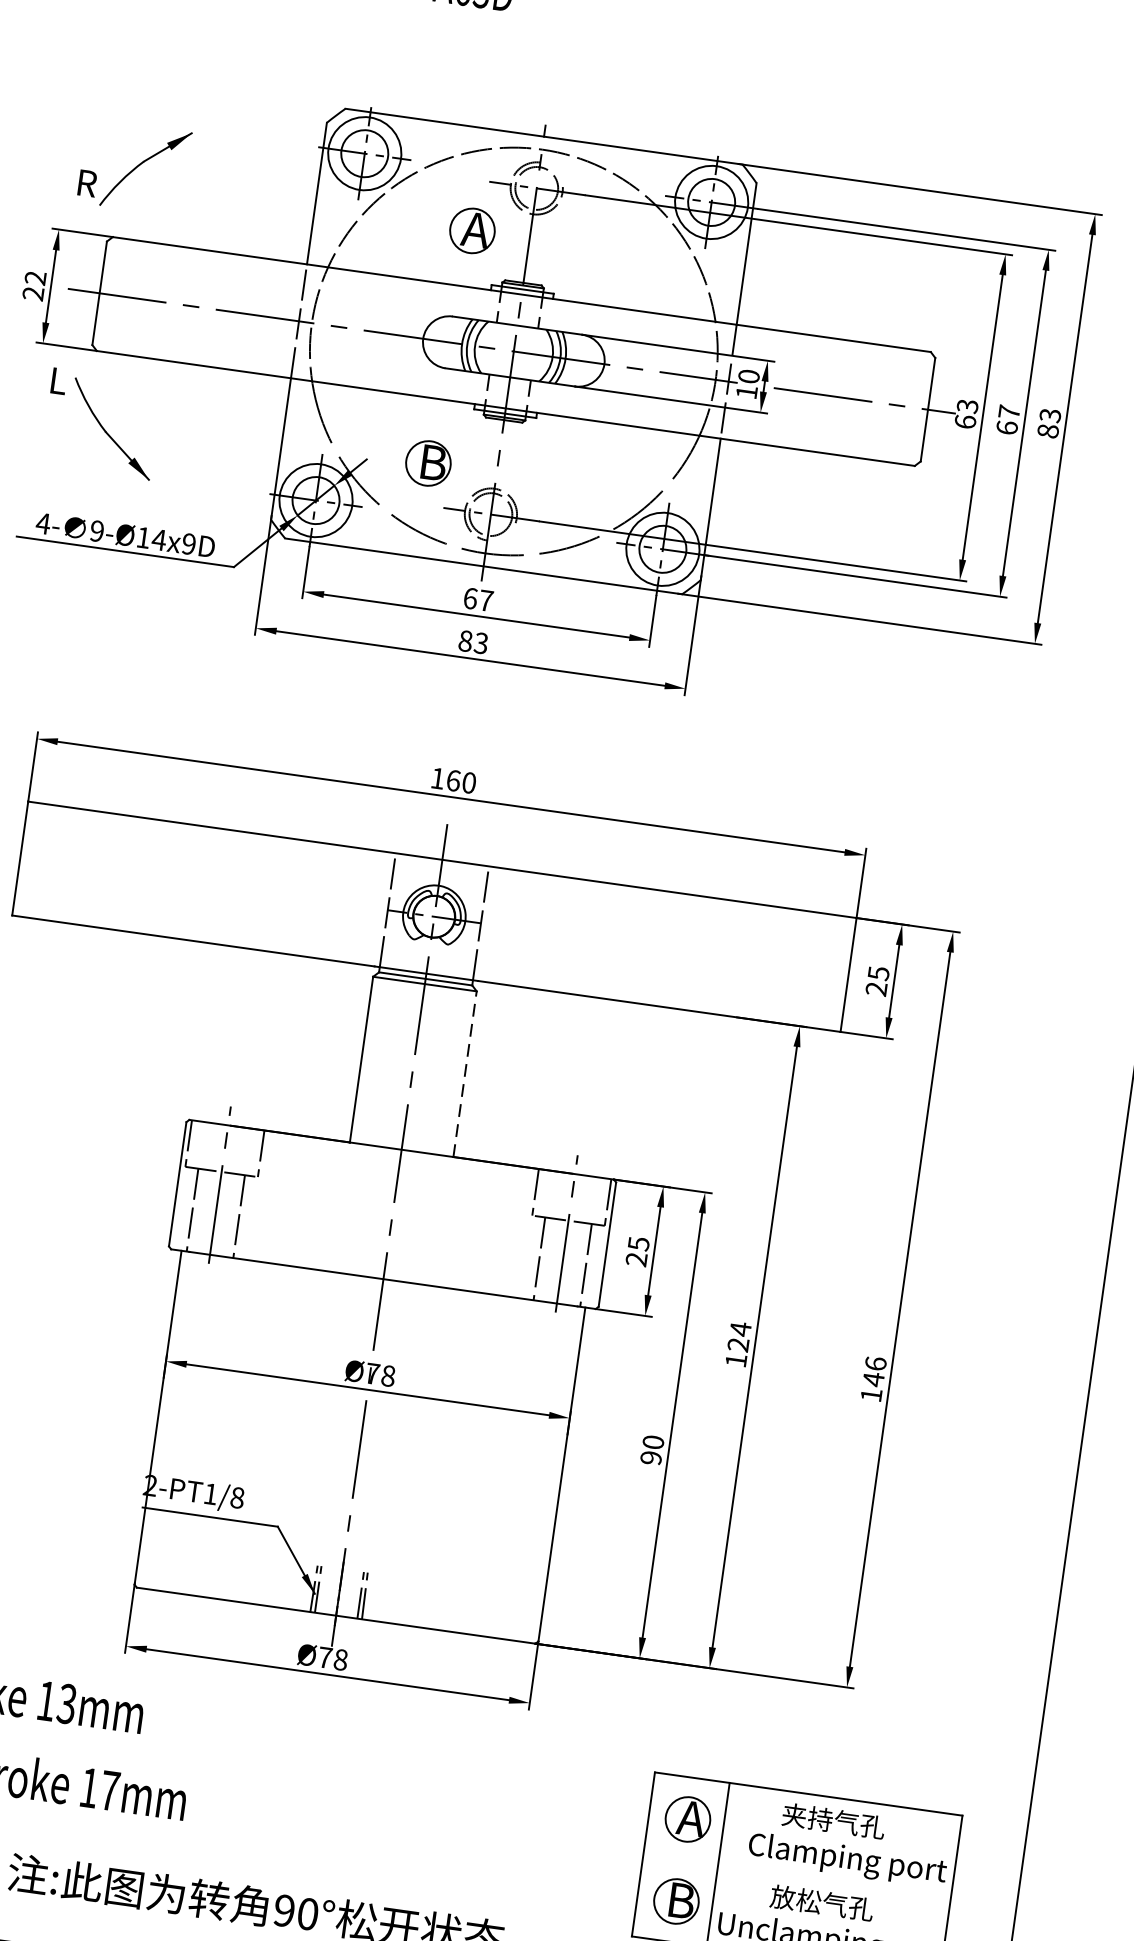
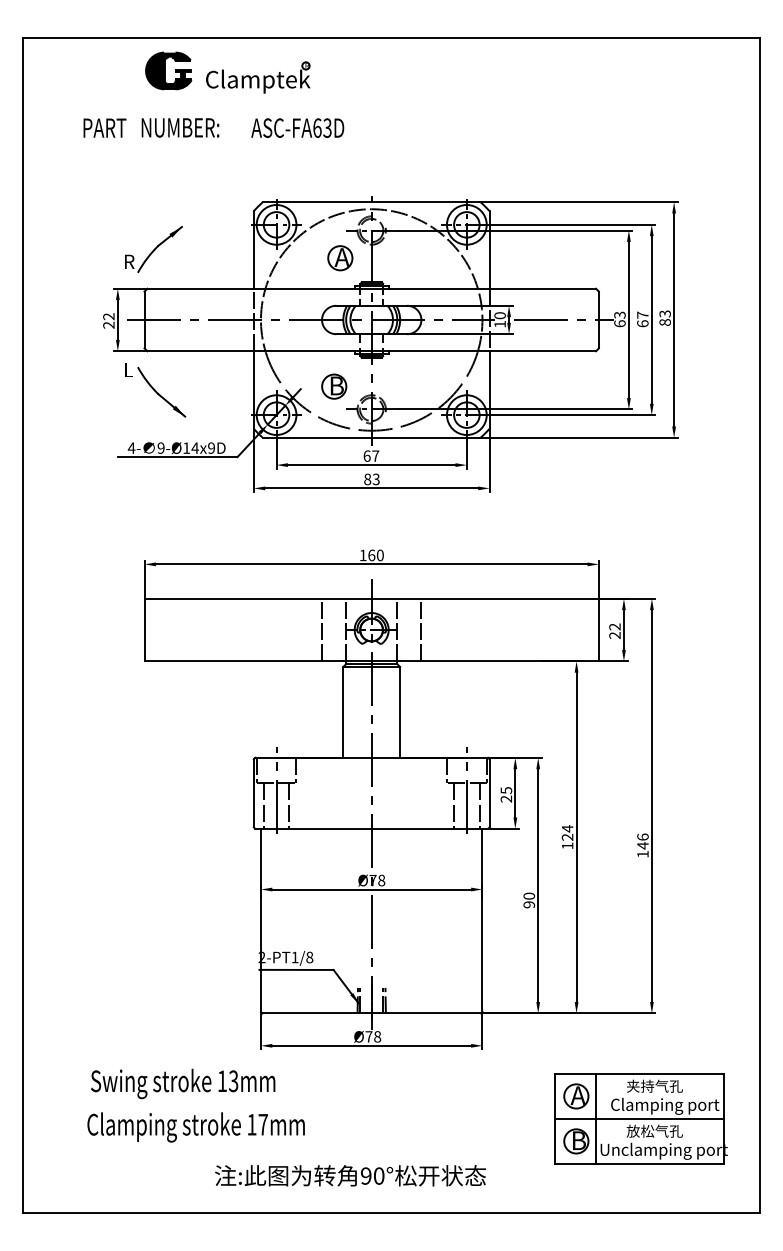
line: (344, 903) -> (322, 629), added
line: (525, 928) -> (421, 629), added
text: (877, 972) -> (614, 626), 25 -> 22
line: (465, 1072) -> (400, 711), dashed -> solid
line: (797, 1875) -> (639, 1118), added

